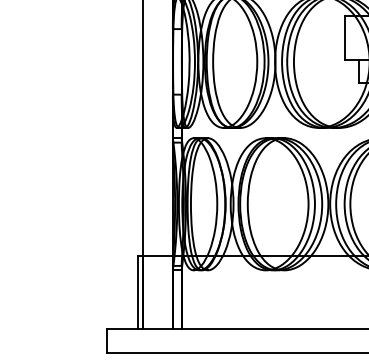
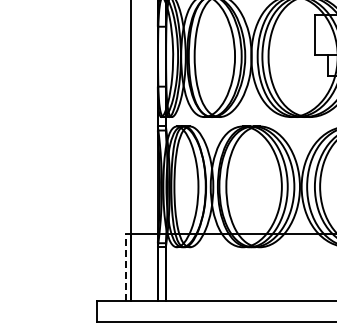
line: (137, 292) -> (125, 267), solid -> dashed

